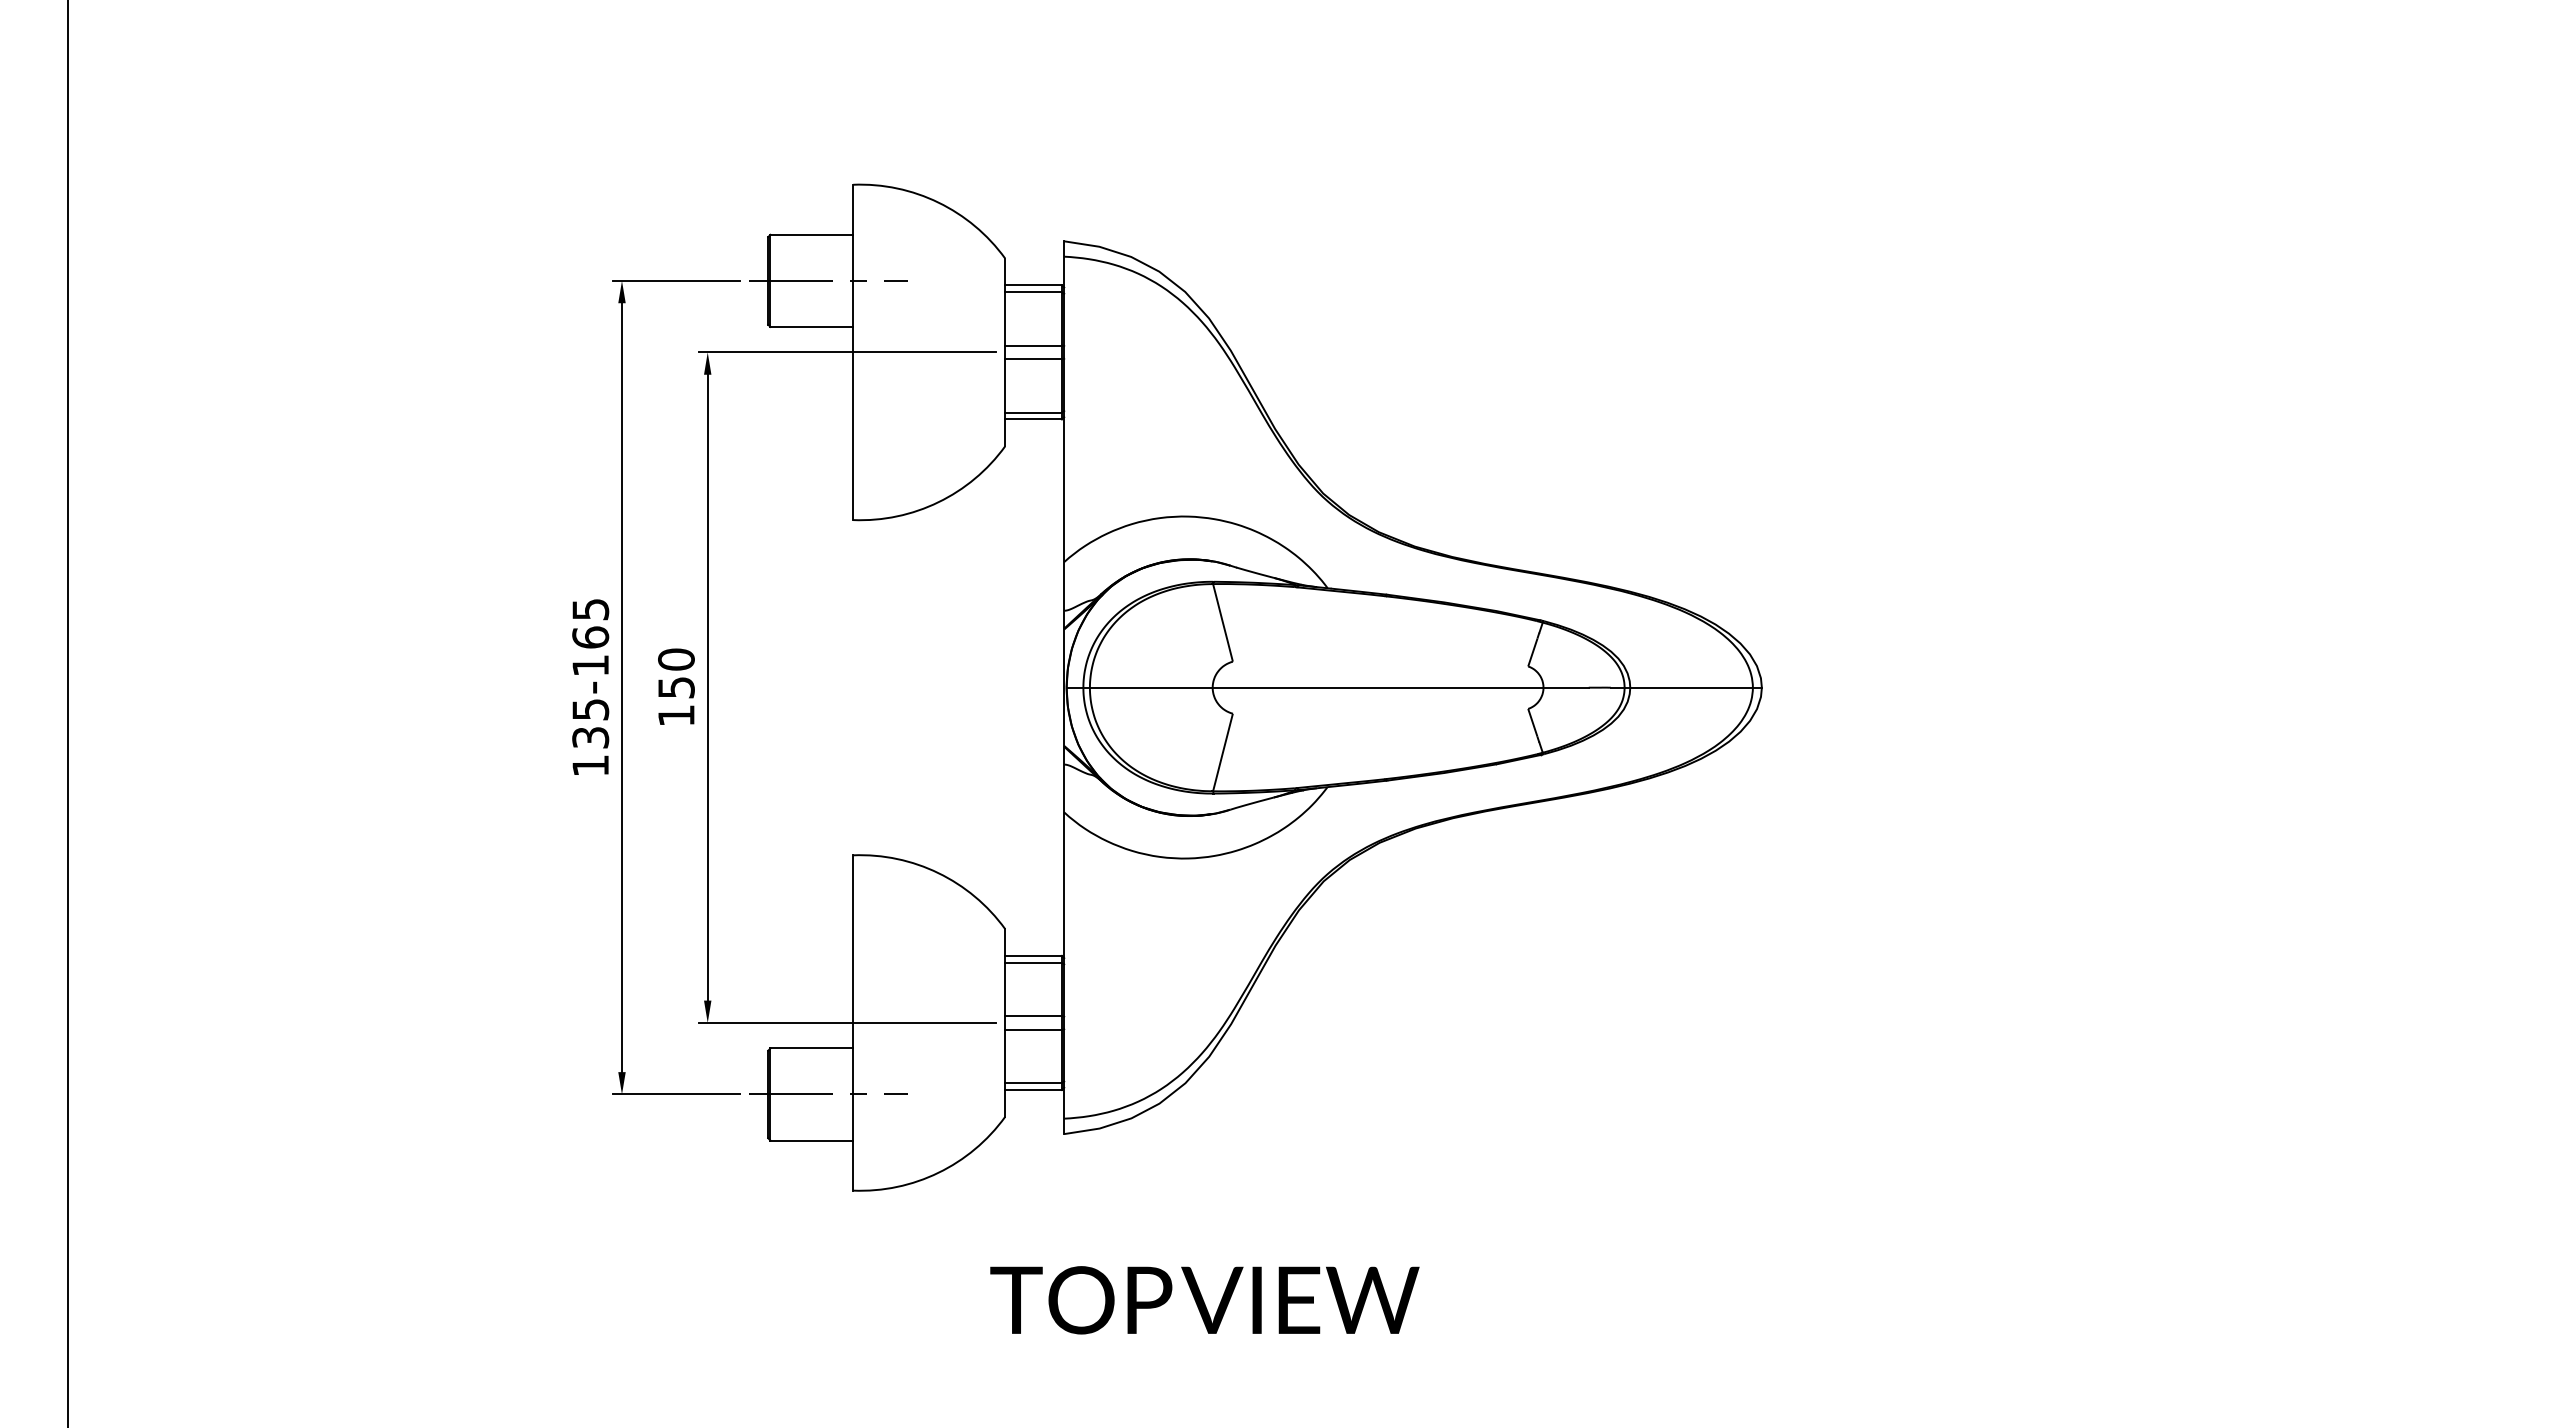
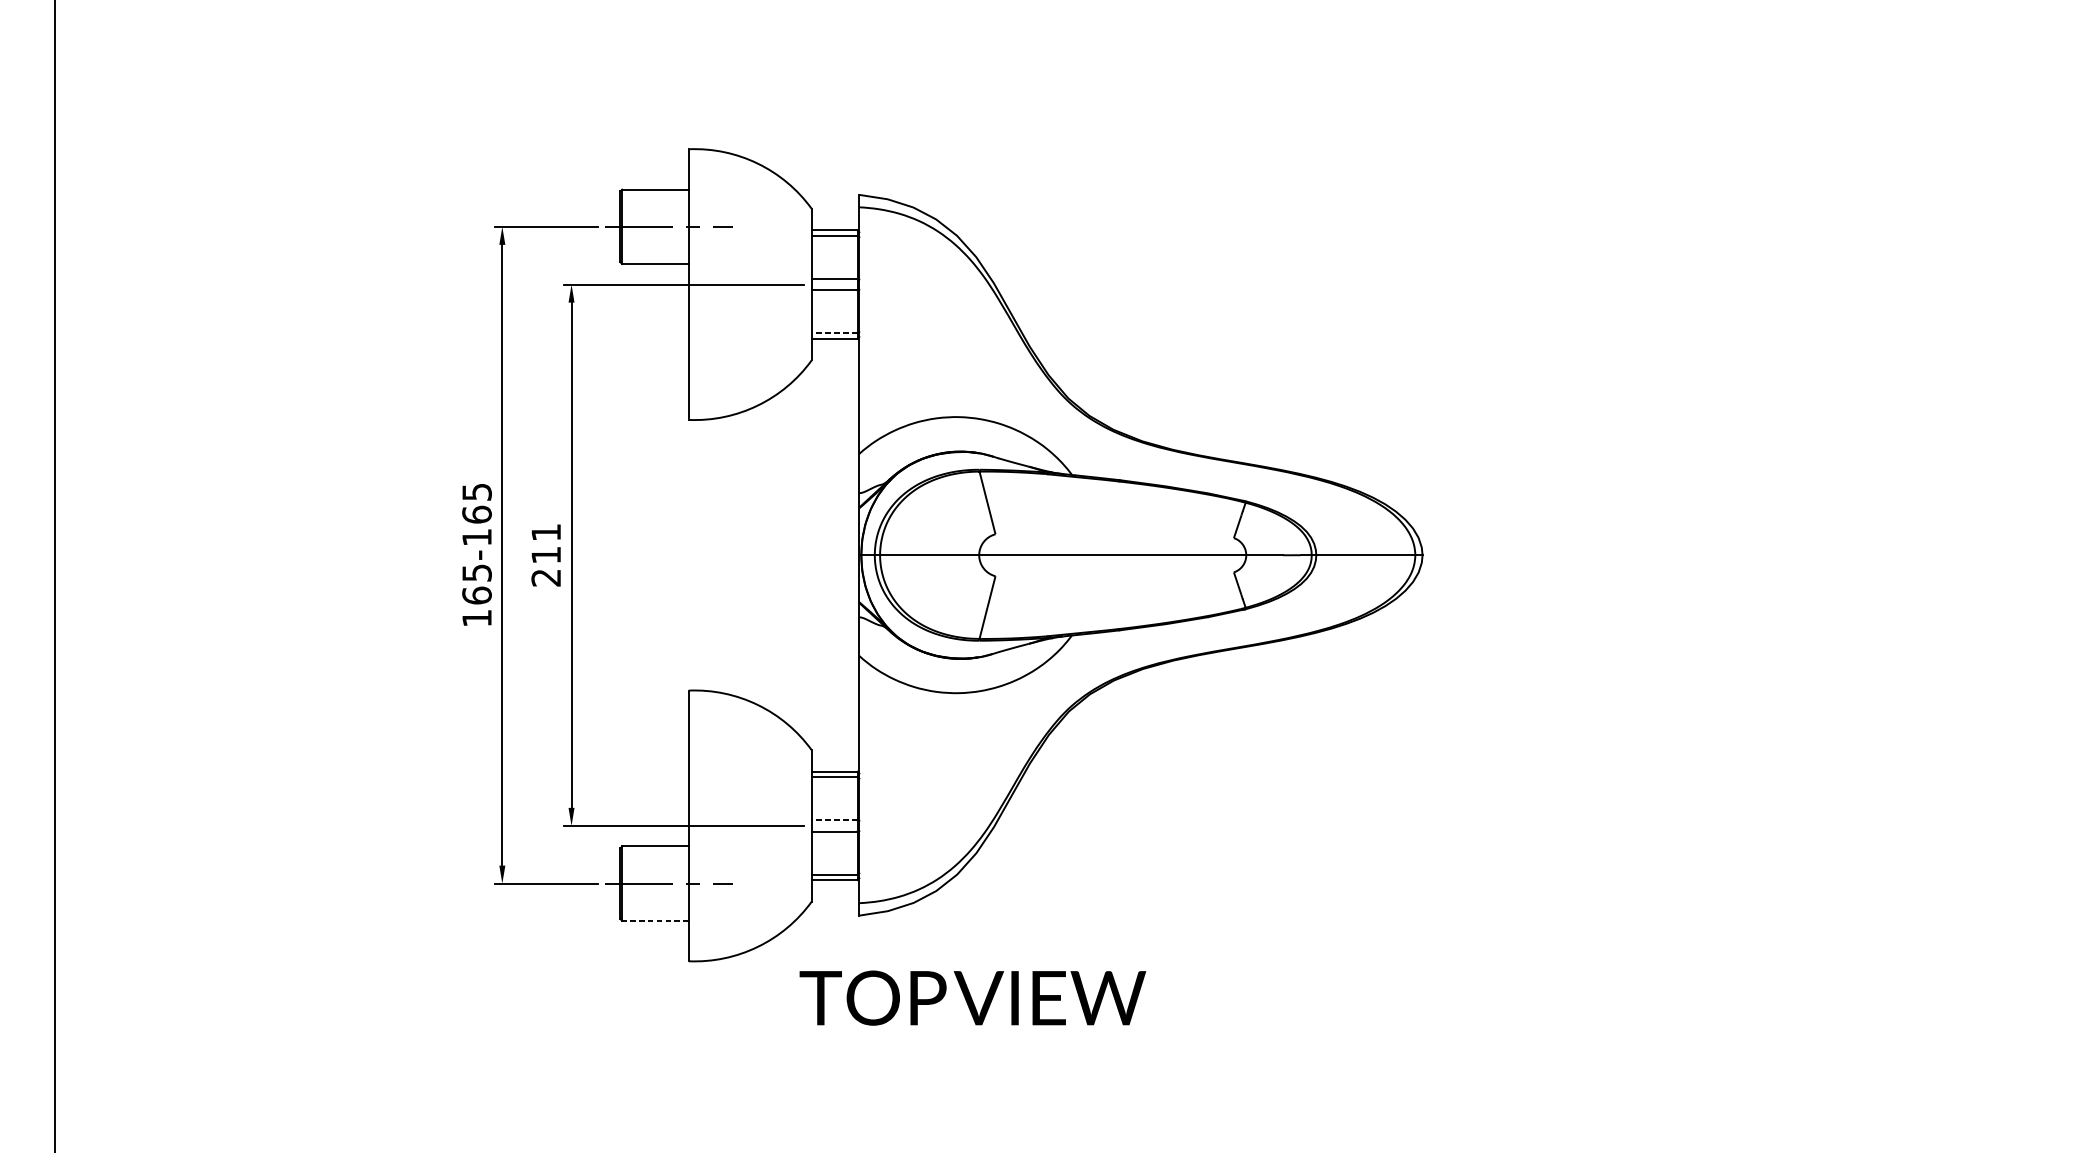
line: (1033, 412) -> (834, 333), solid -> dashed
text: (676, 687) -> (546, 555), 150 -> 211
text: (590, 737) -> (476, 595), 135-165 -> 165-165
line: (1033, 1016) -> (834, 820), solid -> dashed
line: (811, 1140) -> (655, 920), solid -> dashed
text: (1204, 1300) -> (972, 998), moved

